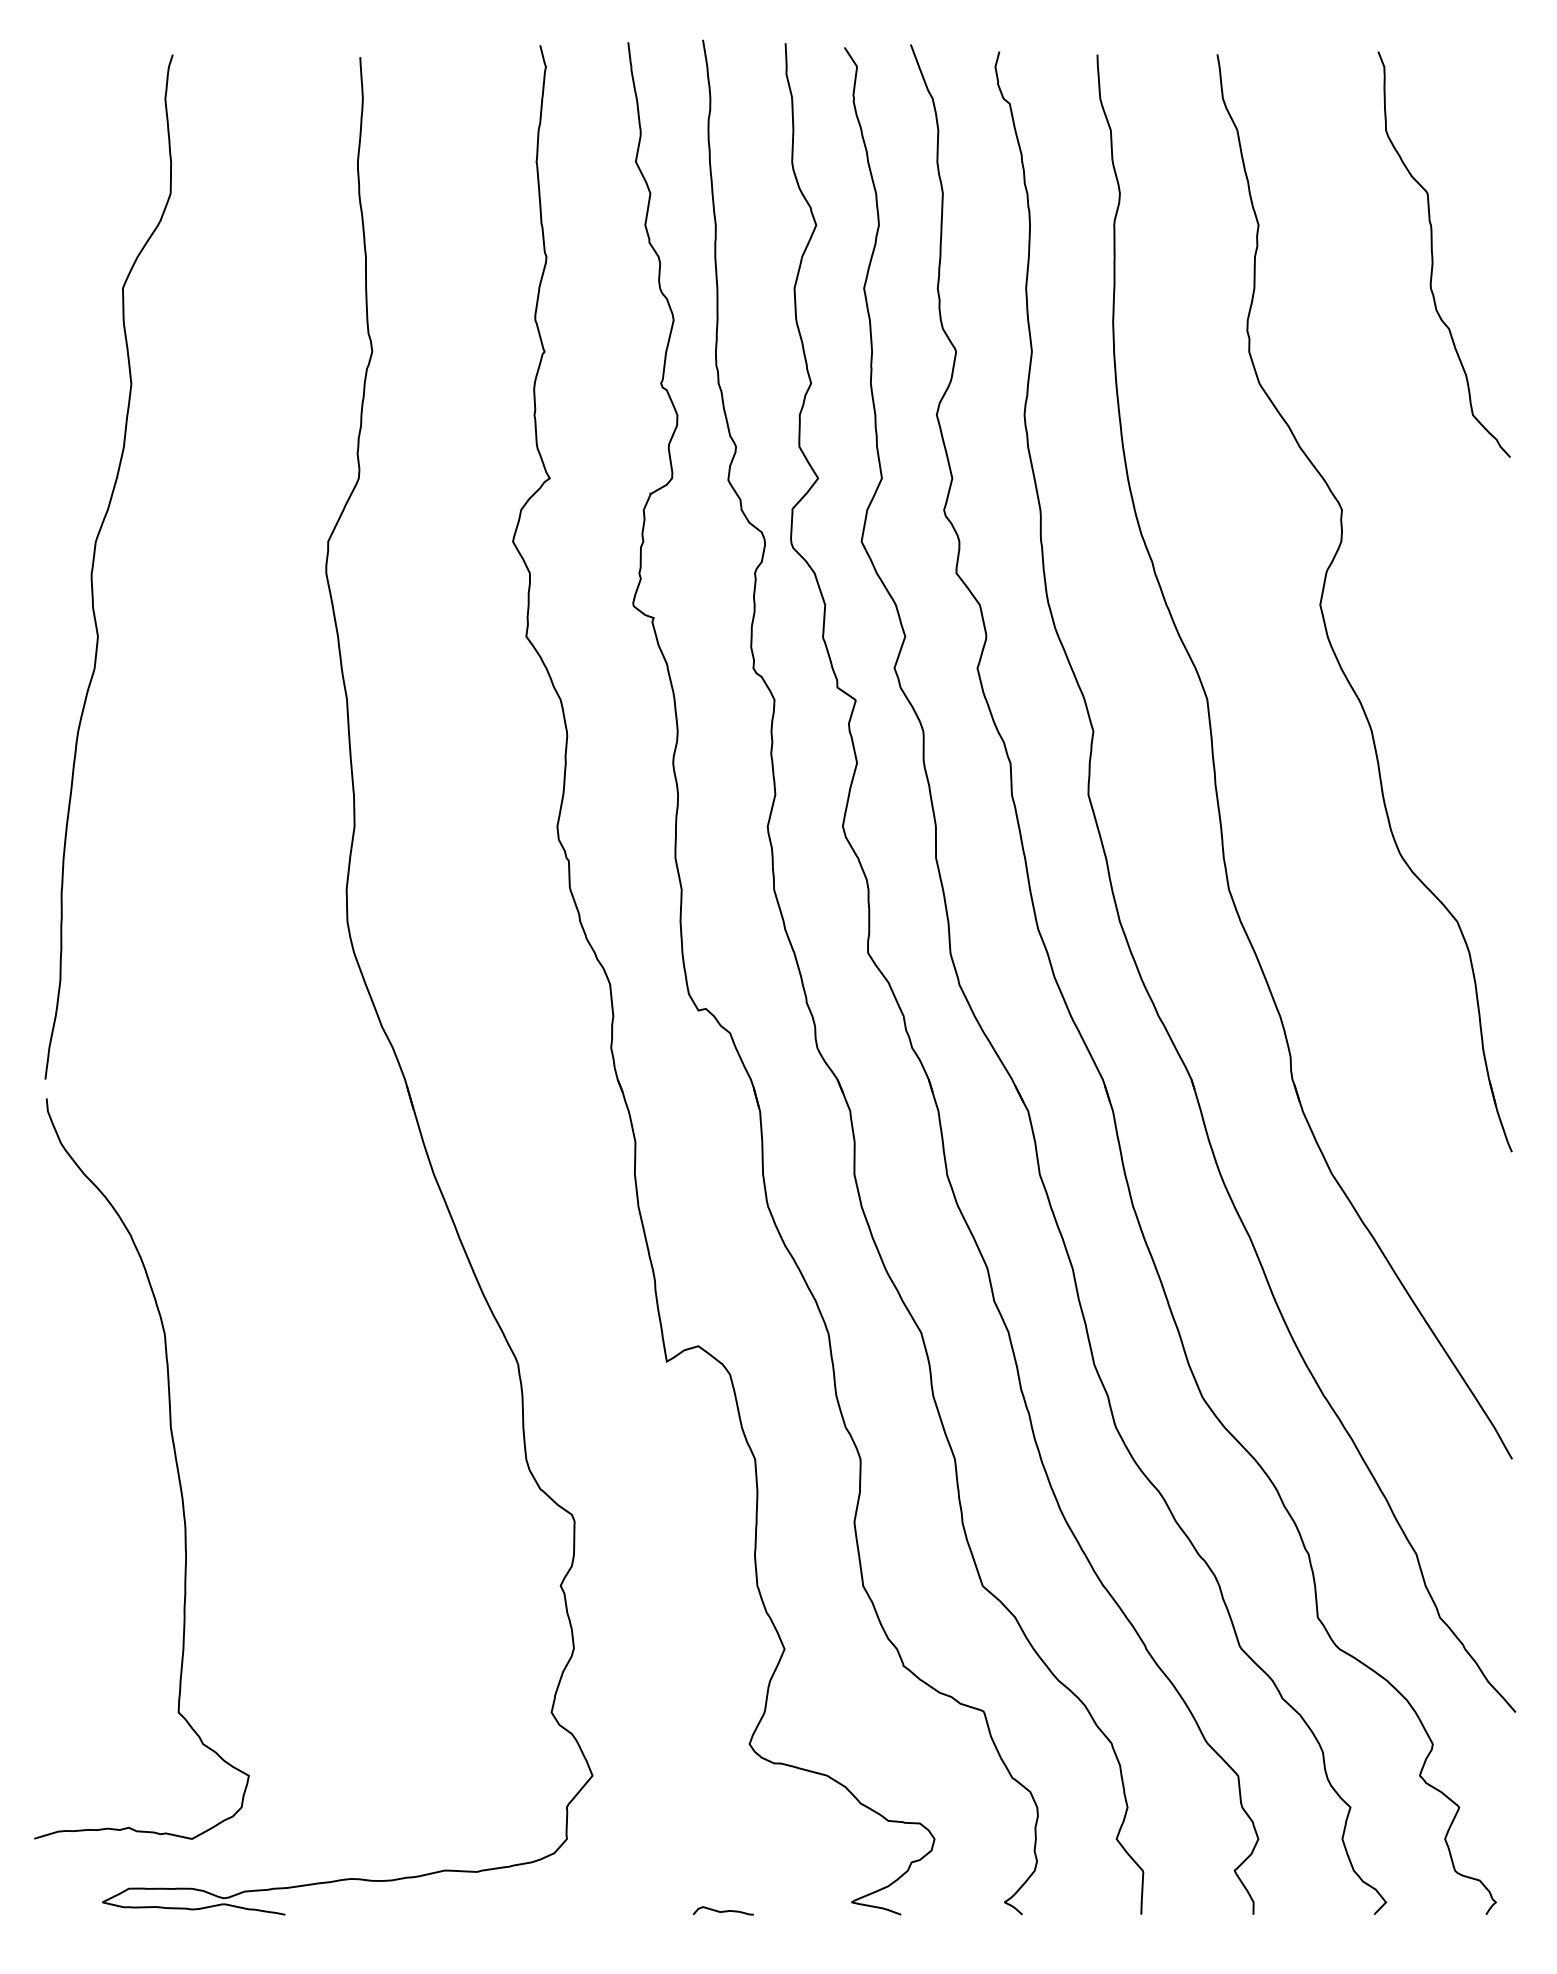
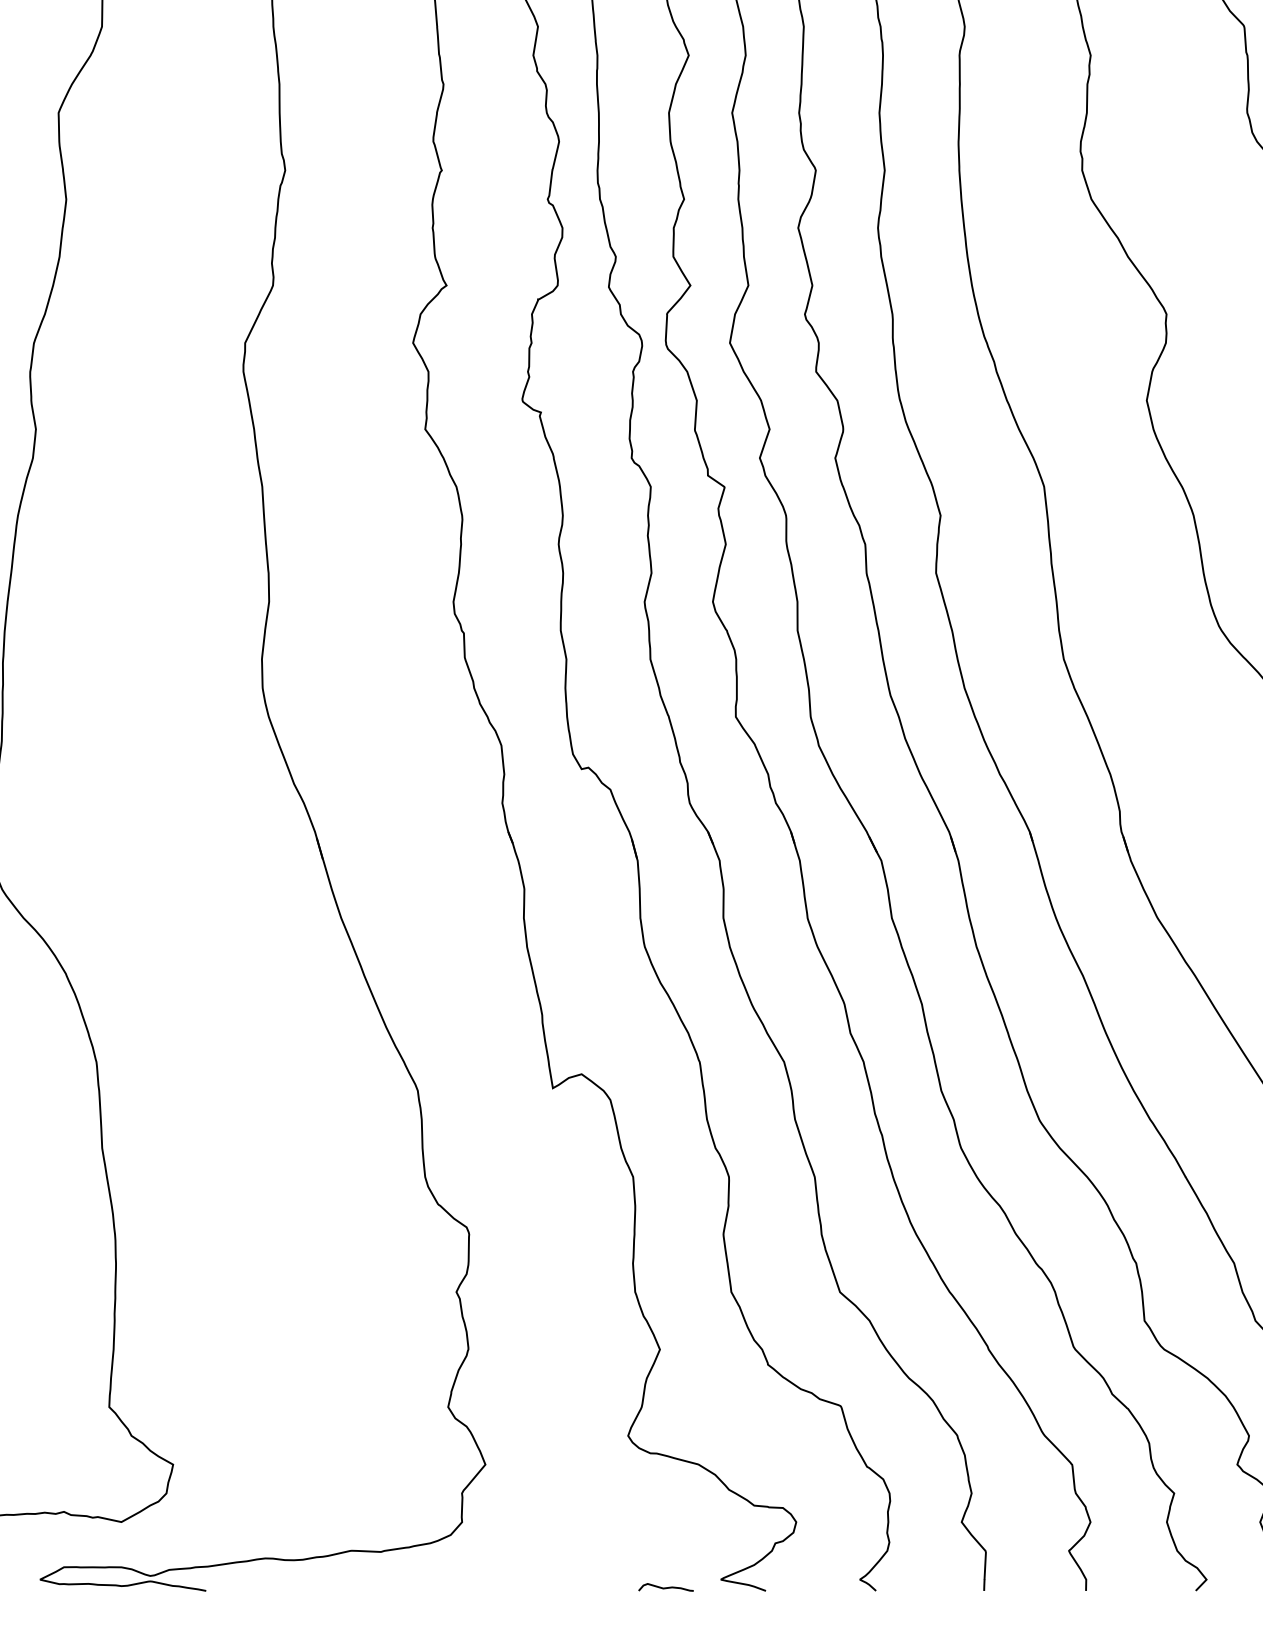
curve: (722, 1910) -> (665, 1587), moved

